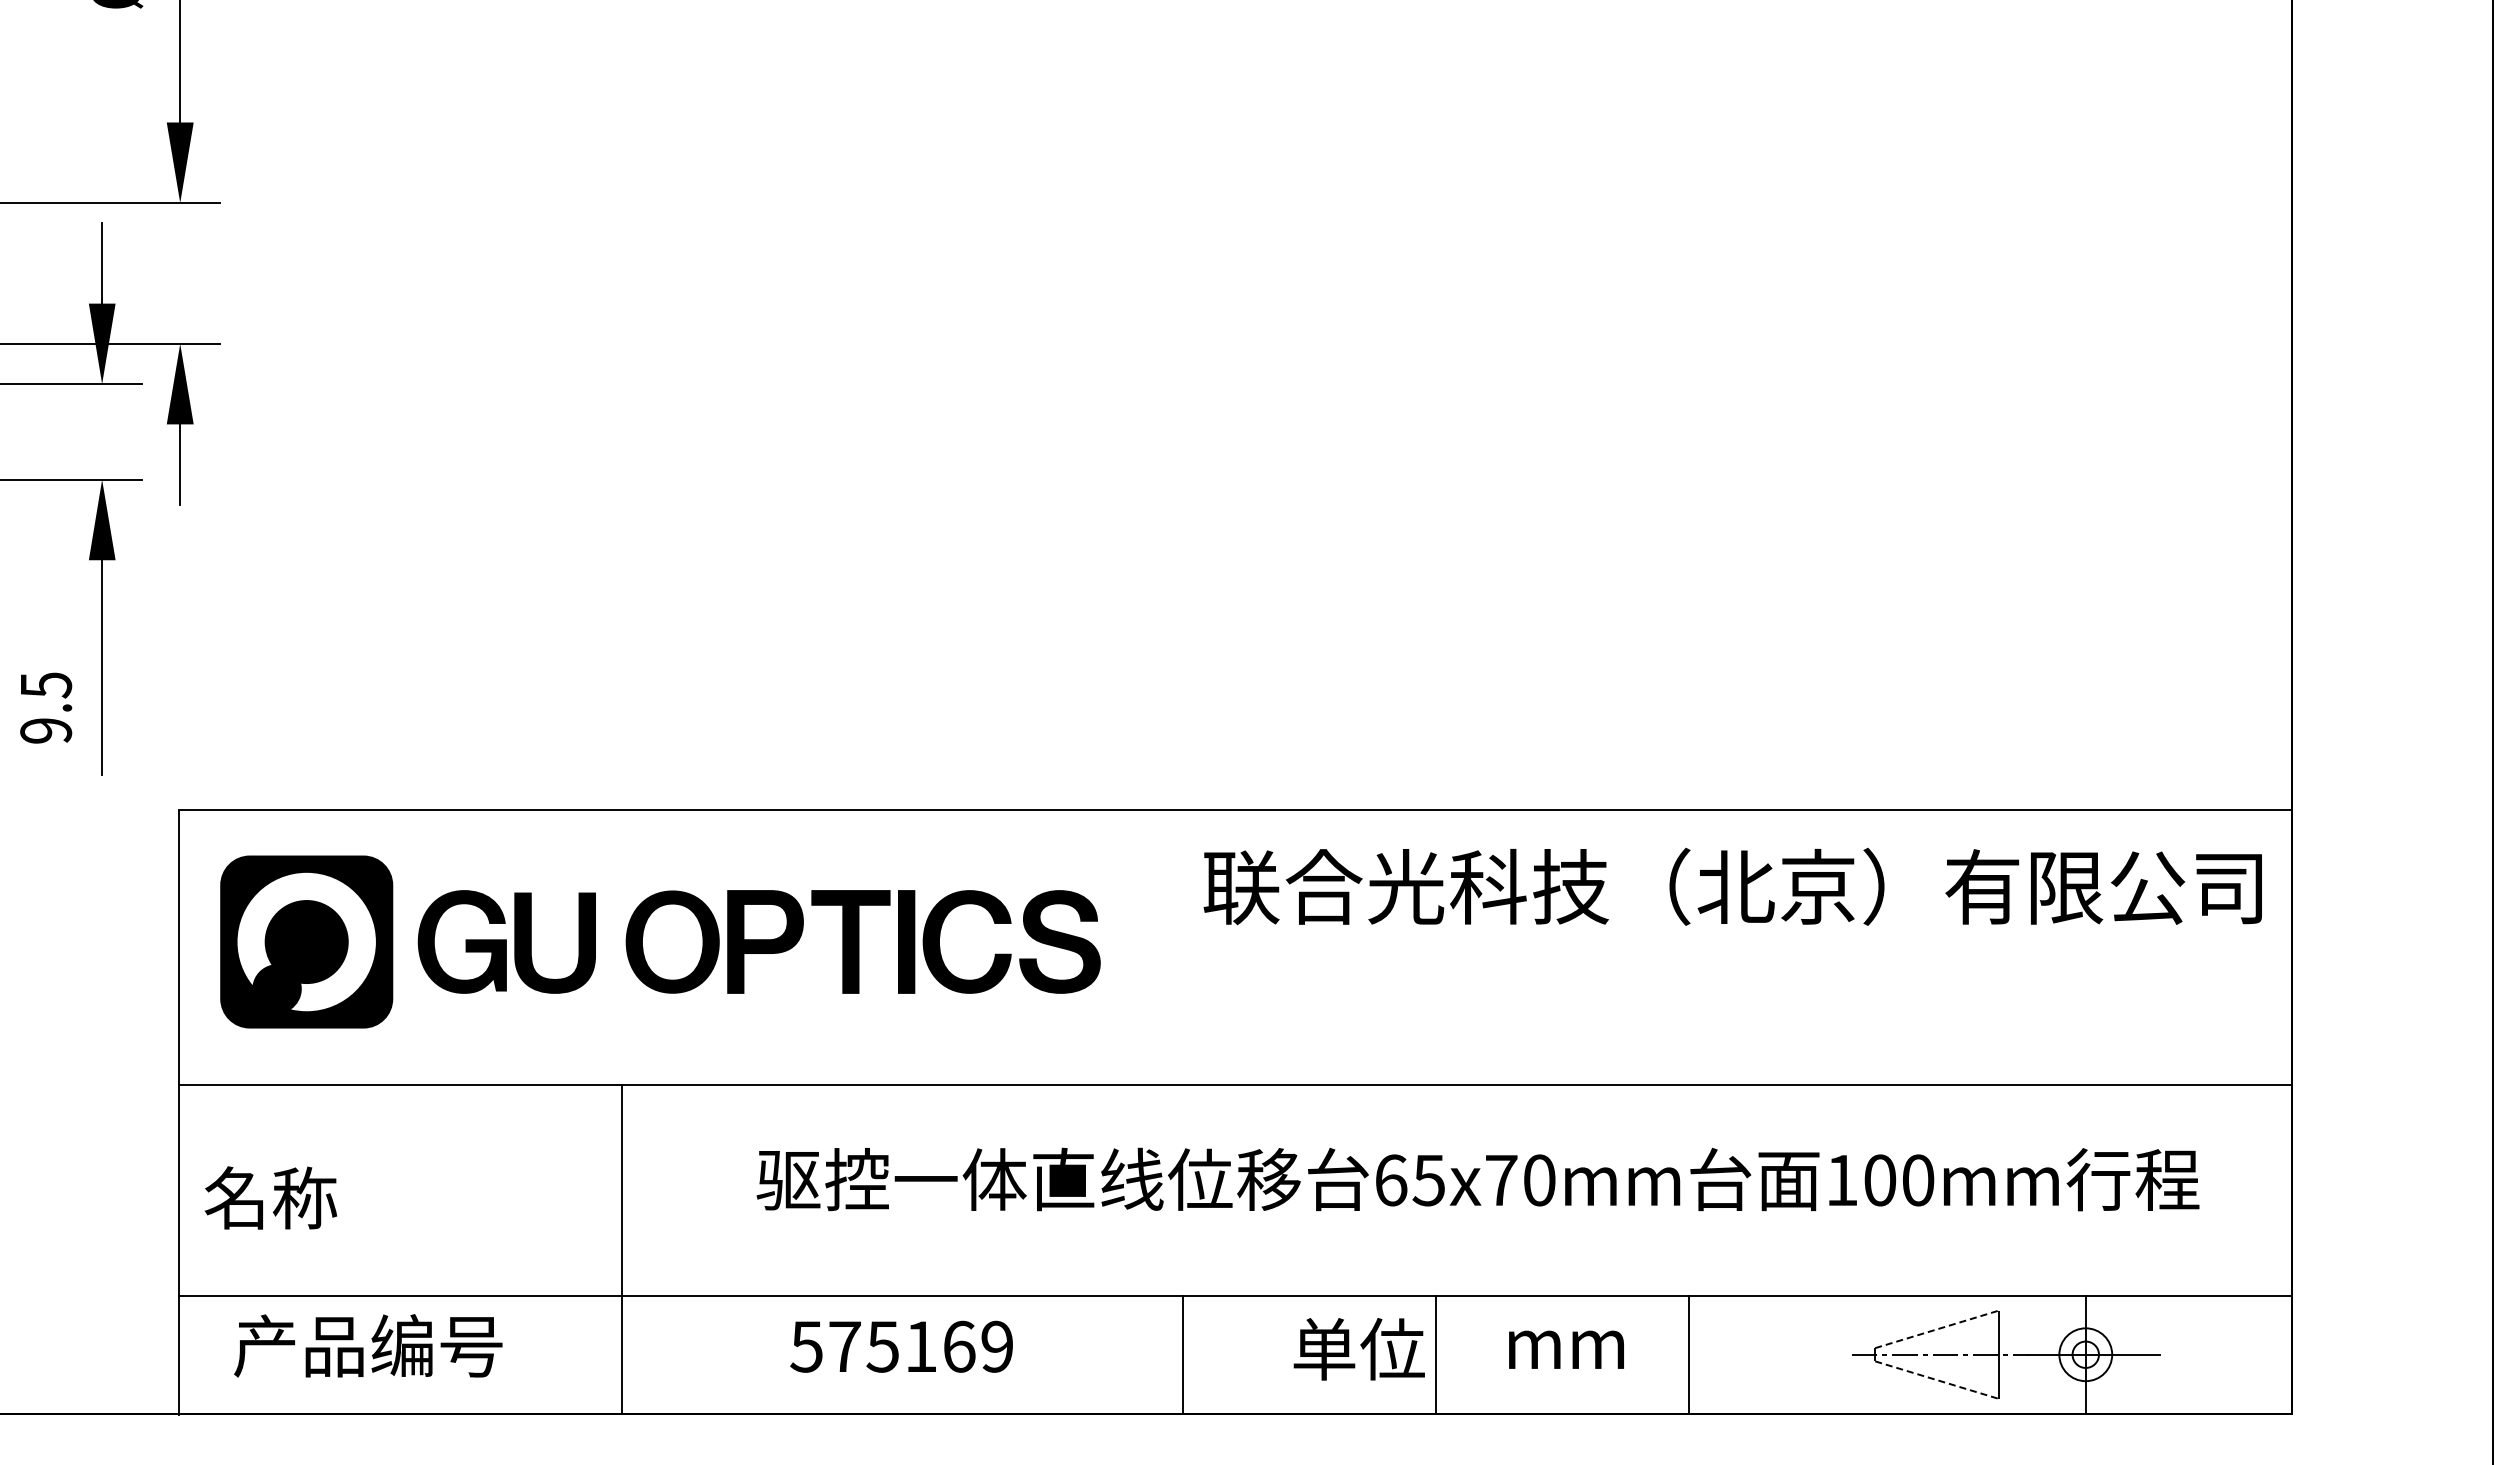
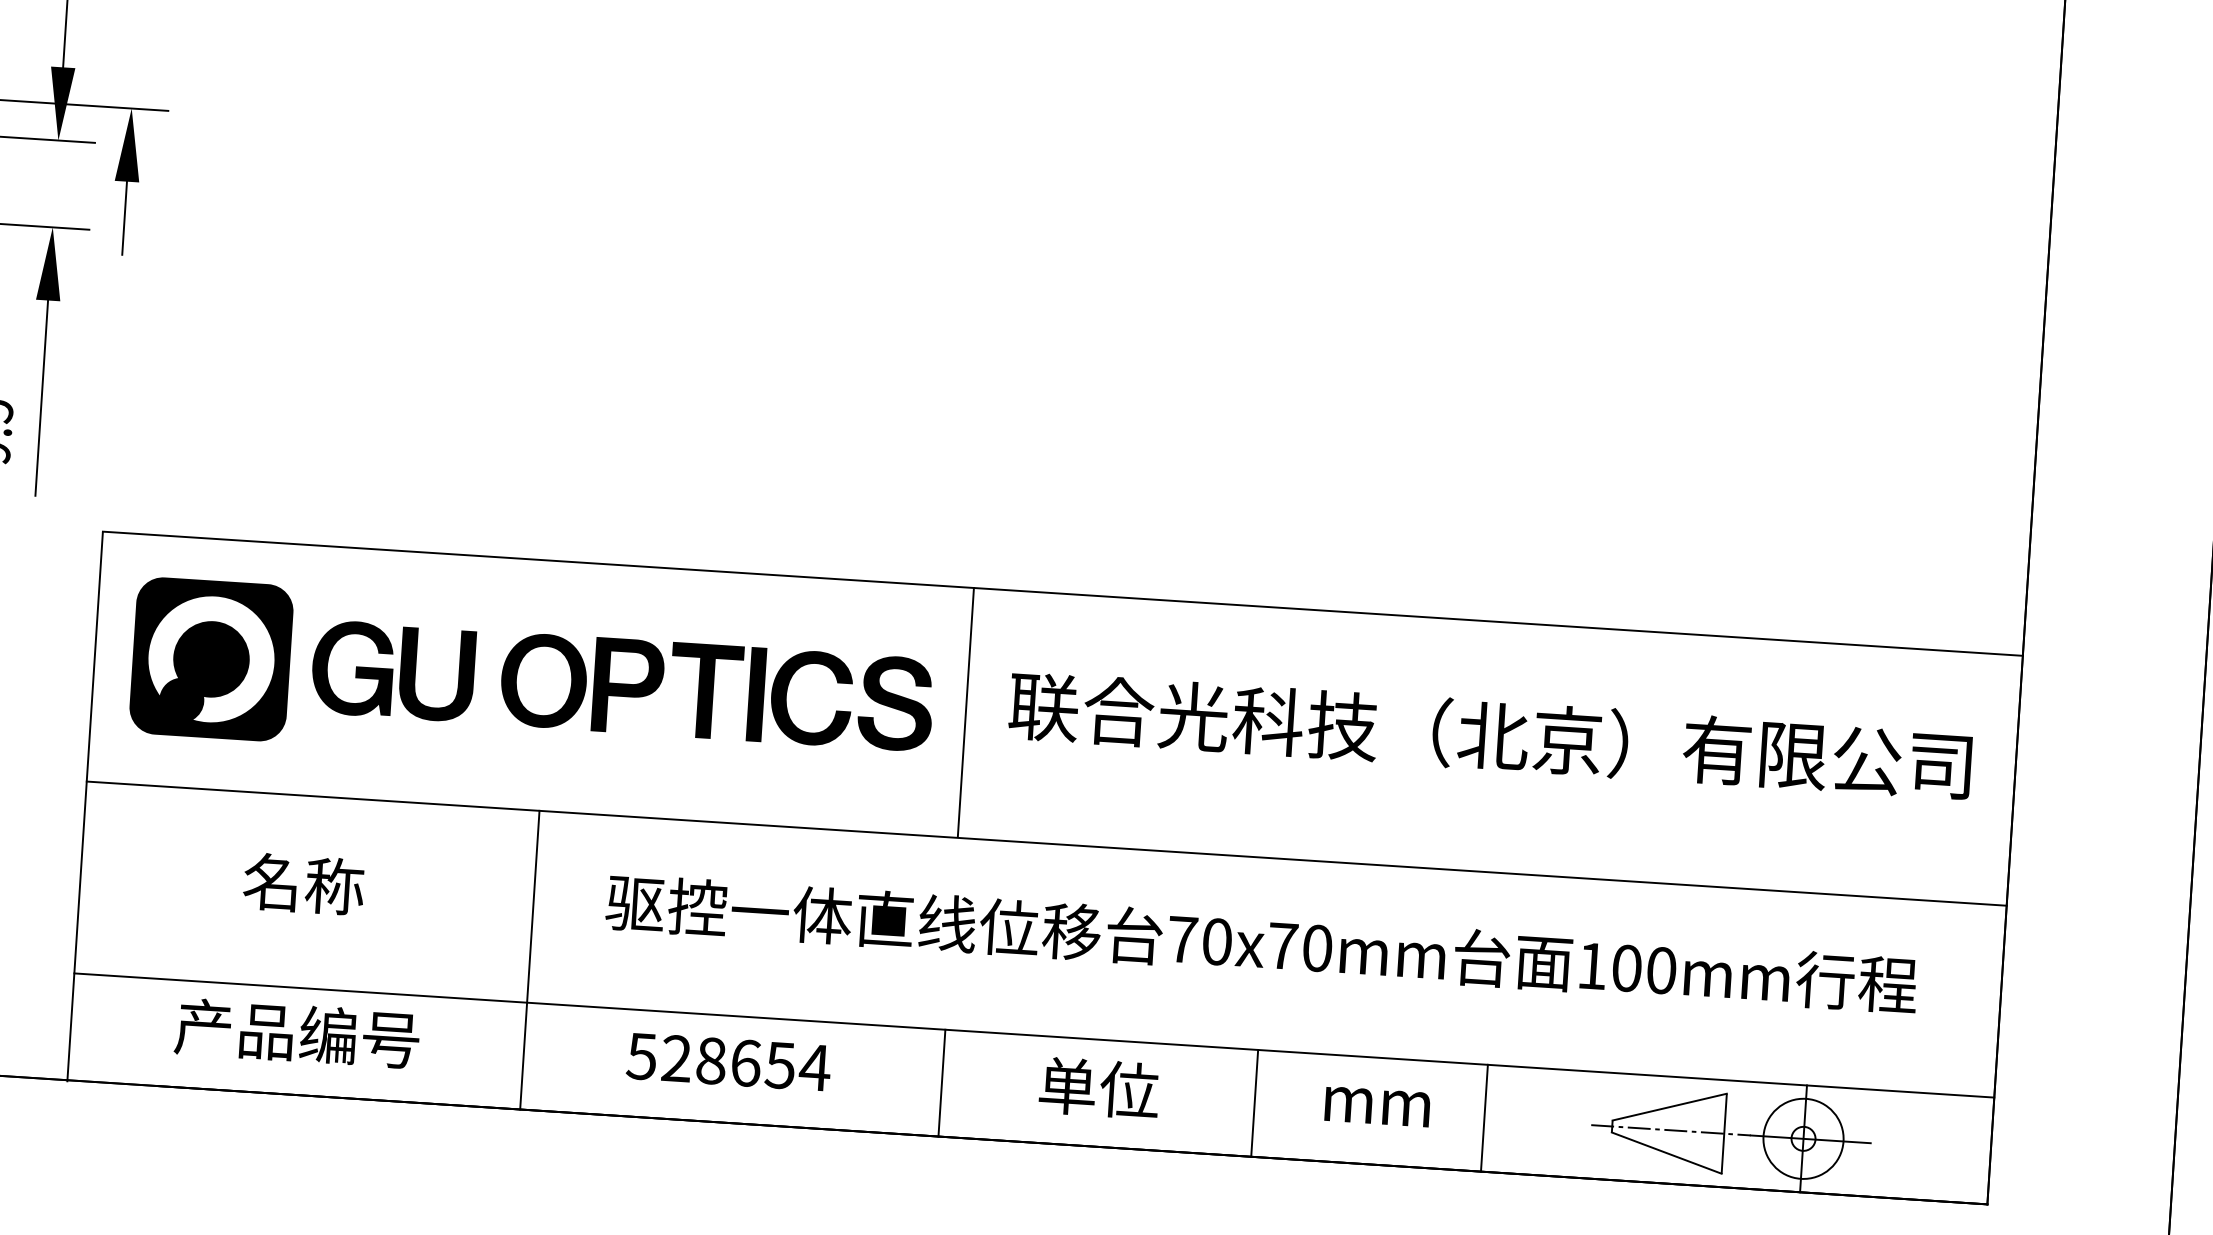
text: (1732, 886) -> (1490, 735), moved
line: (1137, 945) -> (966, 711), added
text: (1410, 1180) -> (1200, 940), 65x70mm -> 70x70mm
text: (270, 1197) -> (303, 883), moved
line: (621, 1248) -> (529, 959), moved
line: (1937, 1329) -> (1670, 1107), dashed -> solid
text: (368, 1345) -> (297, 1033), moved
text: (921, 1346) -> (746, 1062), 575169 -> 528654
text: (1358, 1349) -> (1098, 1088), moved
text: (1566, 1349) -> (1377, 1106), moved
line: (1183, 1354) -> (942, 1082), moved
line: (1435, 1354) -> (1254, 1103), moved
line: (1688, 1354) -> (1484, 1117), moved
circle: (2085, 1354) -> (1803, 1138), size x1.67
line: (1937, 1380) -> (1667, 1153), dashed -> solid

